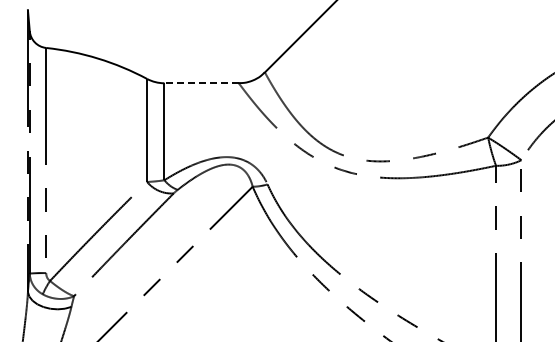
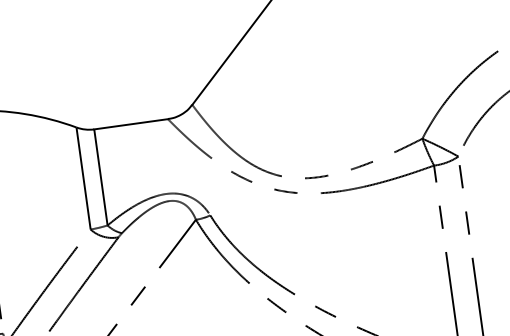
line: (201, 83) -> (131, 124), dashed -> solid

